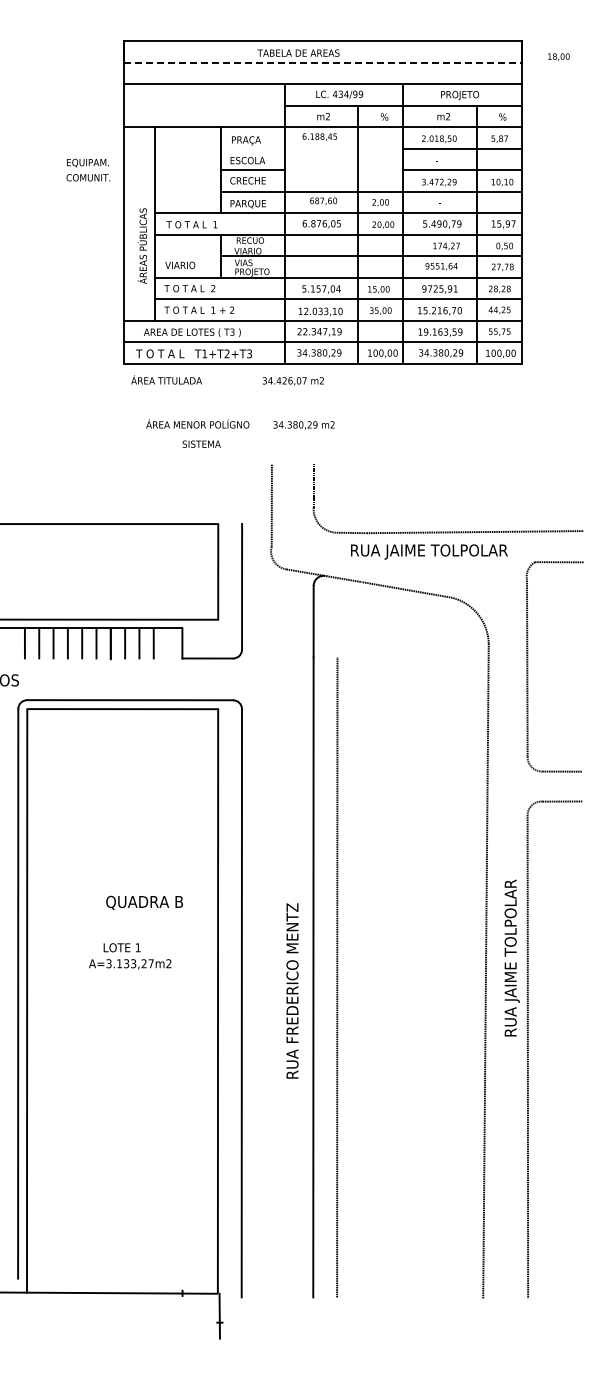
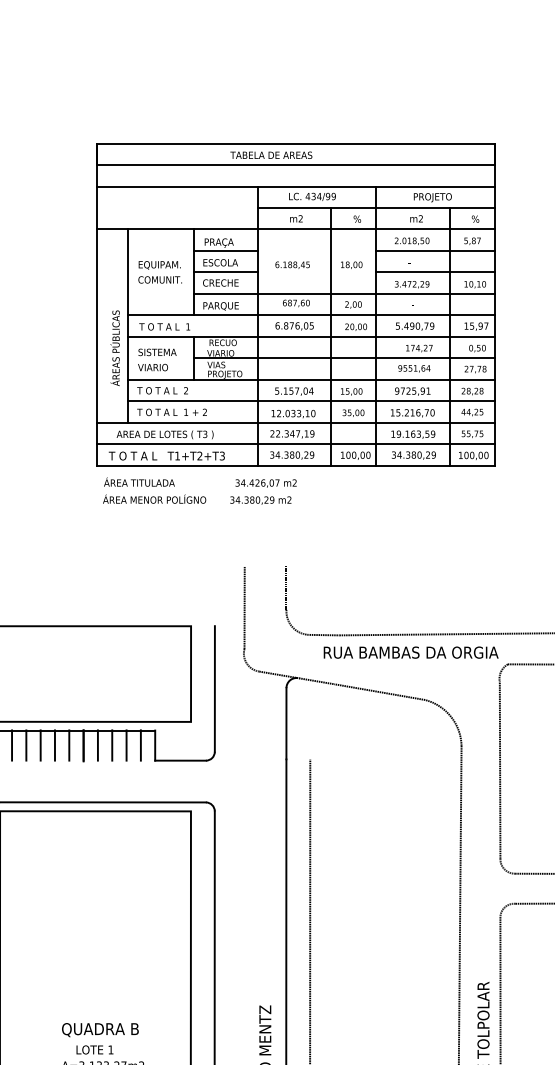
text: (558, 56) -> (351, 264), moved
line: (323, 62) -> (296, 164), dashed -> solid
text: (319, 136) -> (292, 264), moved
line: (252, 148) -> (225, 250), added
text: (88, 170) -> (160, 272), moved
text: (240, 424) -> (197, 499), moved
text: (201, 443) -> (157, 351), moved
text: (454, 551) -> (427, 653), RUA JAIME TOLPOLAR -> RUA BAMBAS DA ORGIA
line: (168, 643) -> (141, 745), added
text: (144, 902) -> (100, 1029), moved

